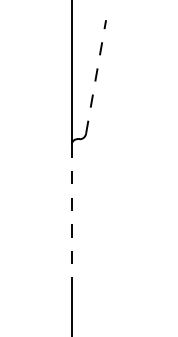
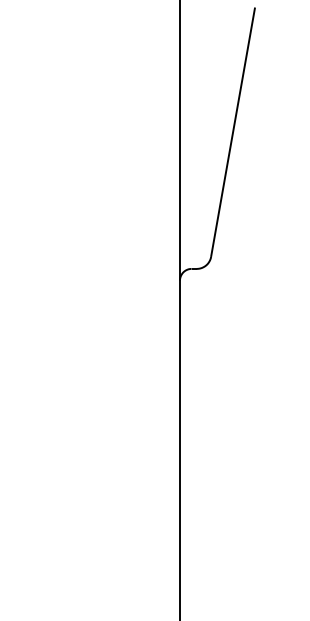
line: (96, 76) -> (233, 131), dashed -> solid
line: (71, 212) -> (179, 429), dashed -> solid

